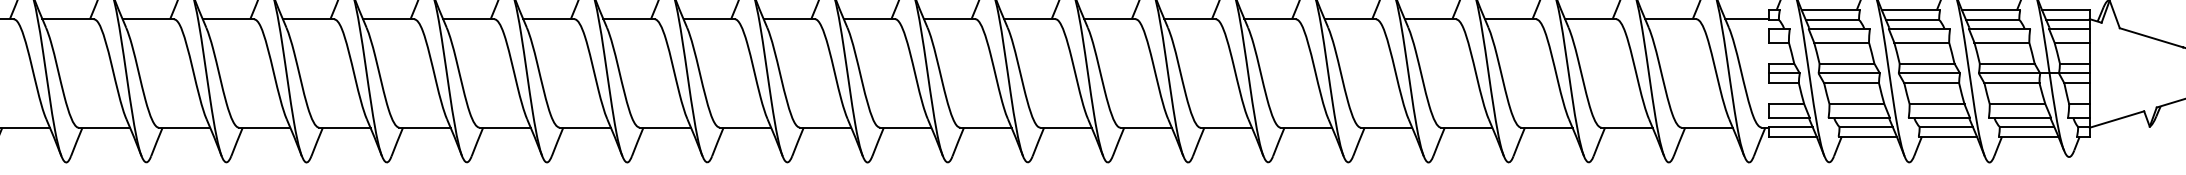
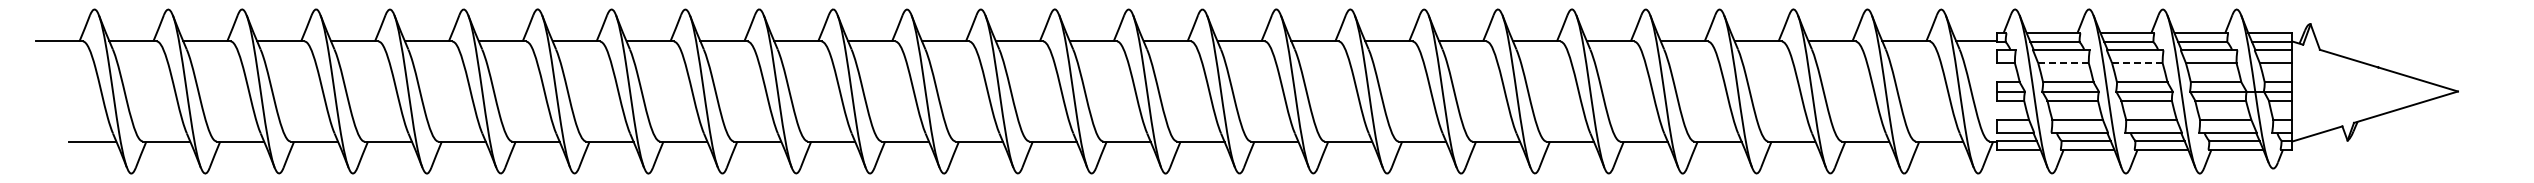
line: (1840, 43) -> (2062, 63), solid -> dashed
line: (1920, 43) -> (2136, 63), solid -> dashed

